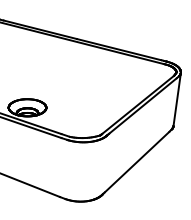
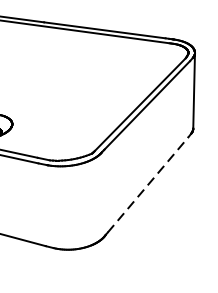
line: (137, 161) -> (148, 183), solid -> dashed

